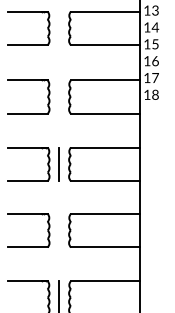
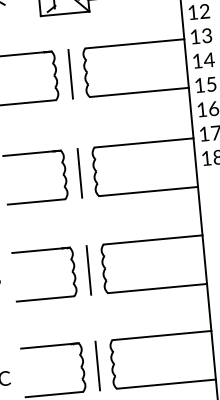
line: (59, 28) -> (71, 74), added
line: (58, 96) -> (78, 172), added
line: (59, 230) -> (98, 365), added

